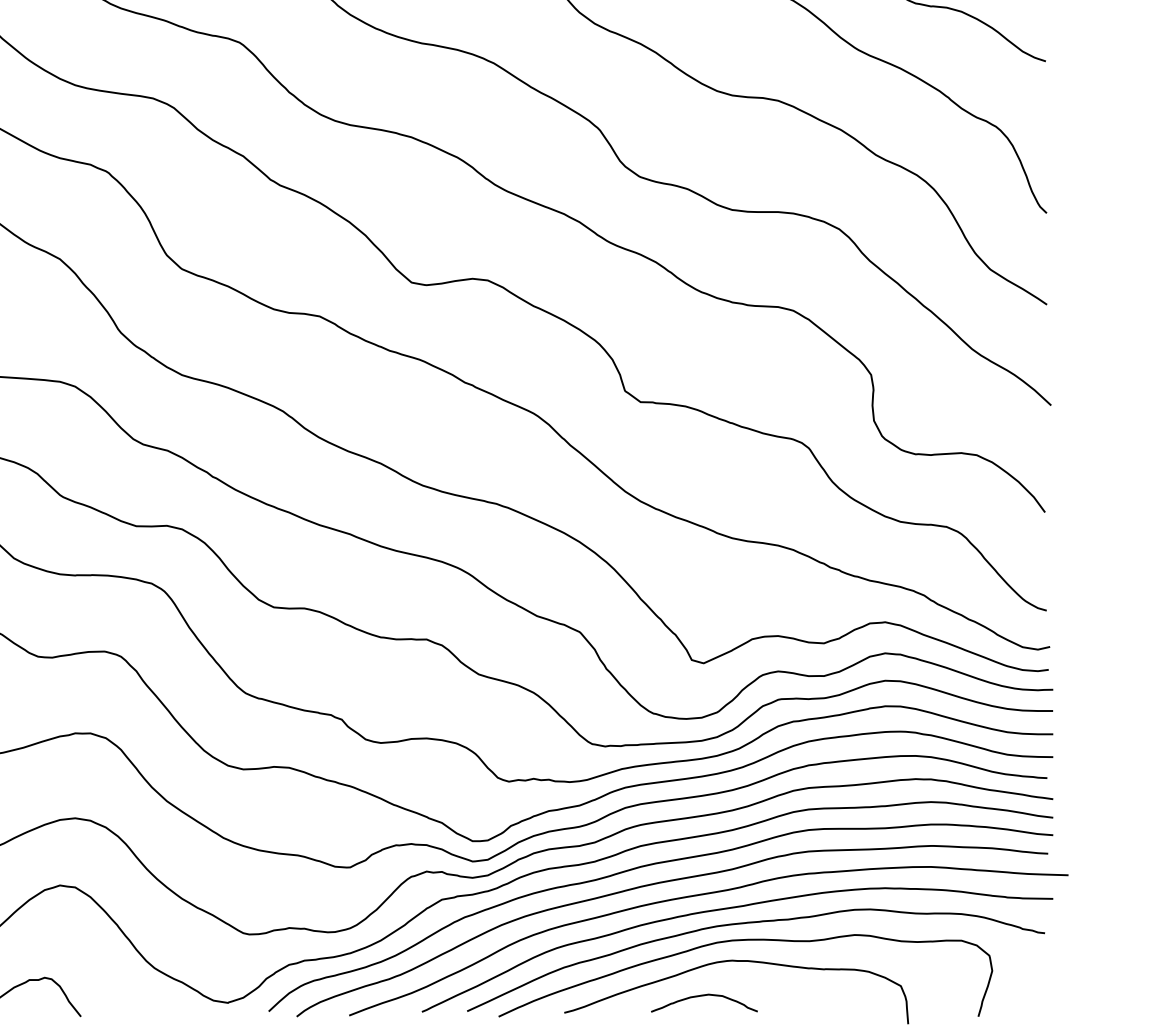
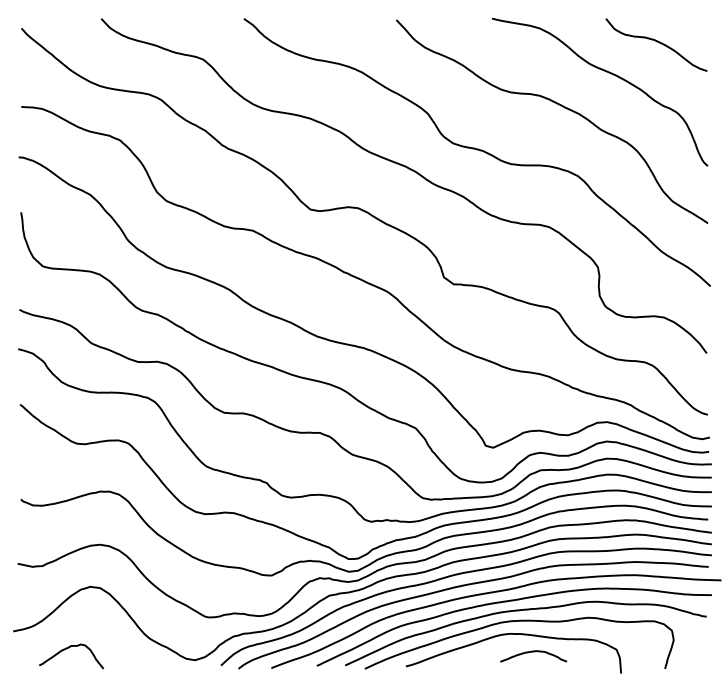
curve: (704, 996) -> (533, 652), moved

